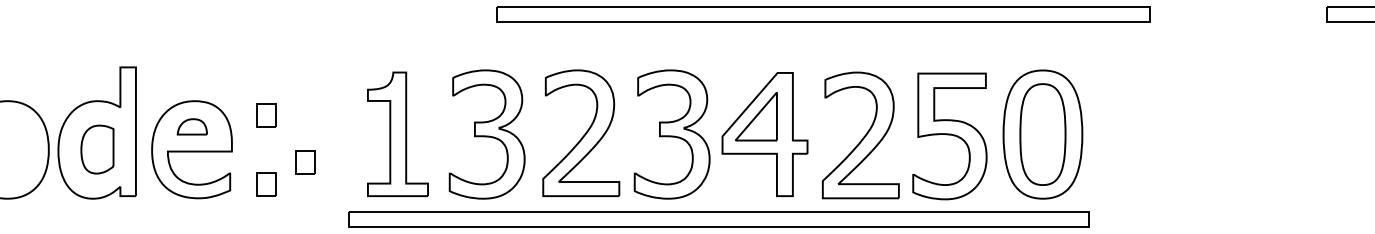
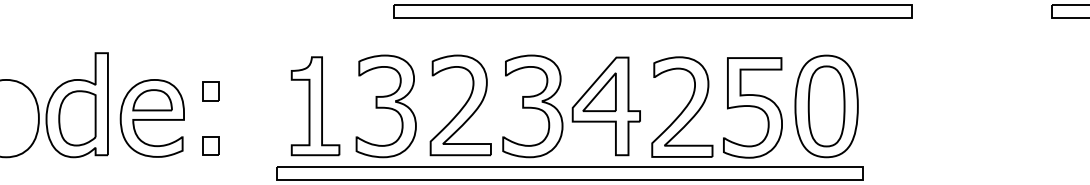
part: (192, 126) -> (152, 100), size x1.67
part: (97, 149) -> (77, 118), size x1.43
part: (305, 162) -> (242, 128), removed

